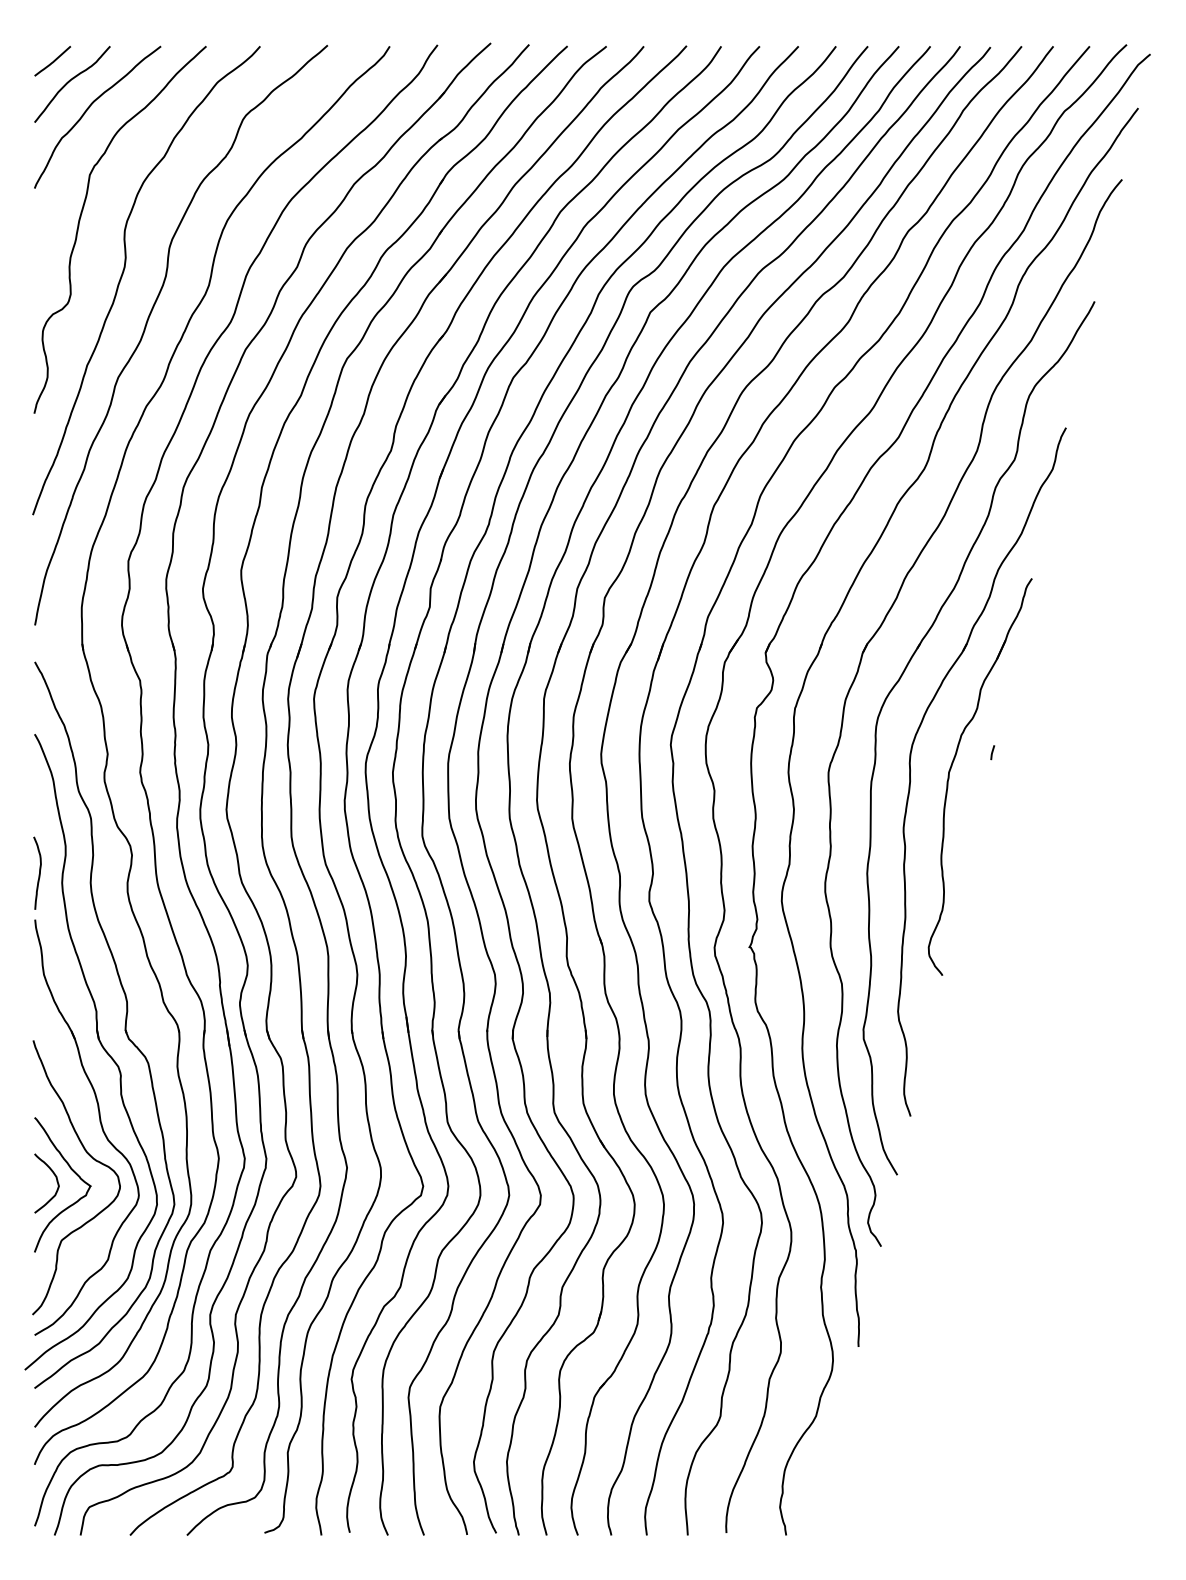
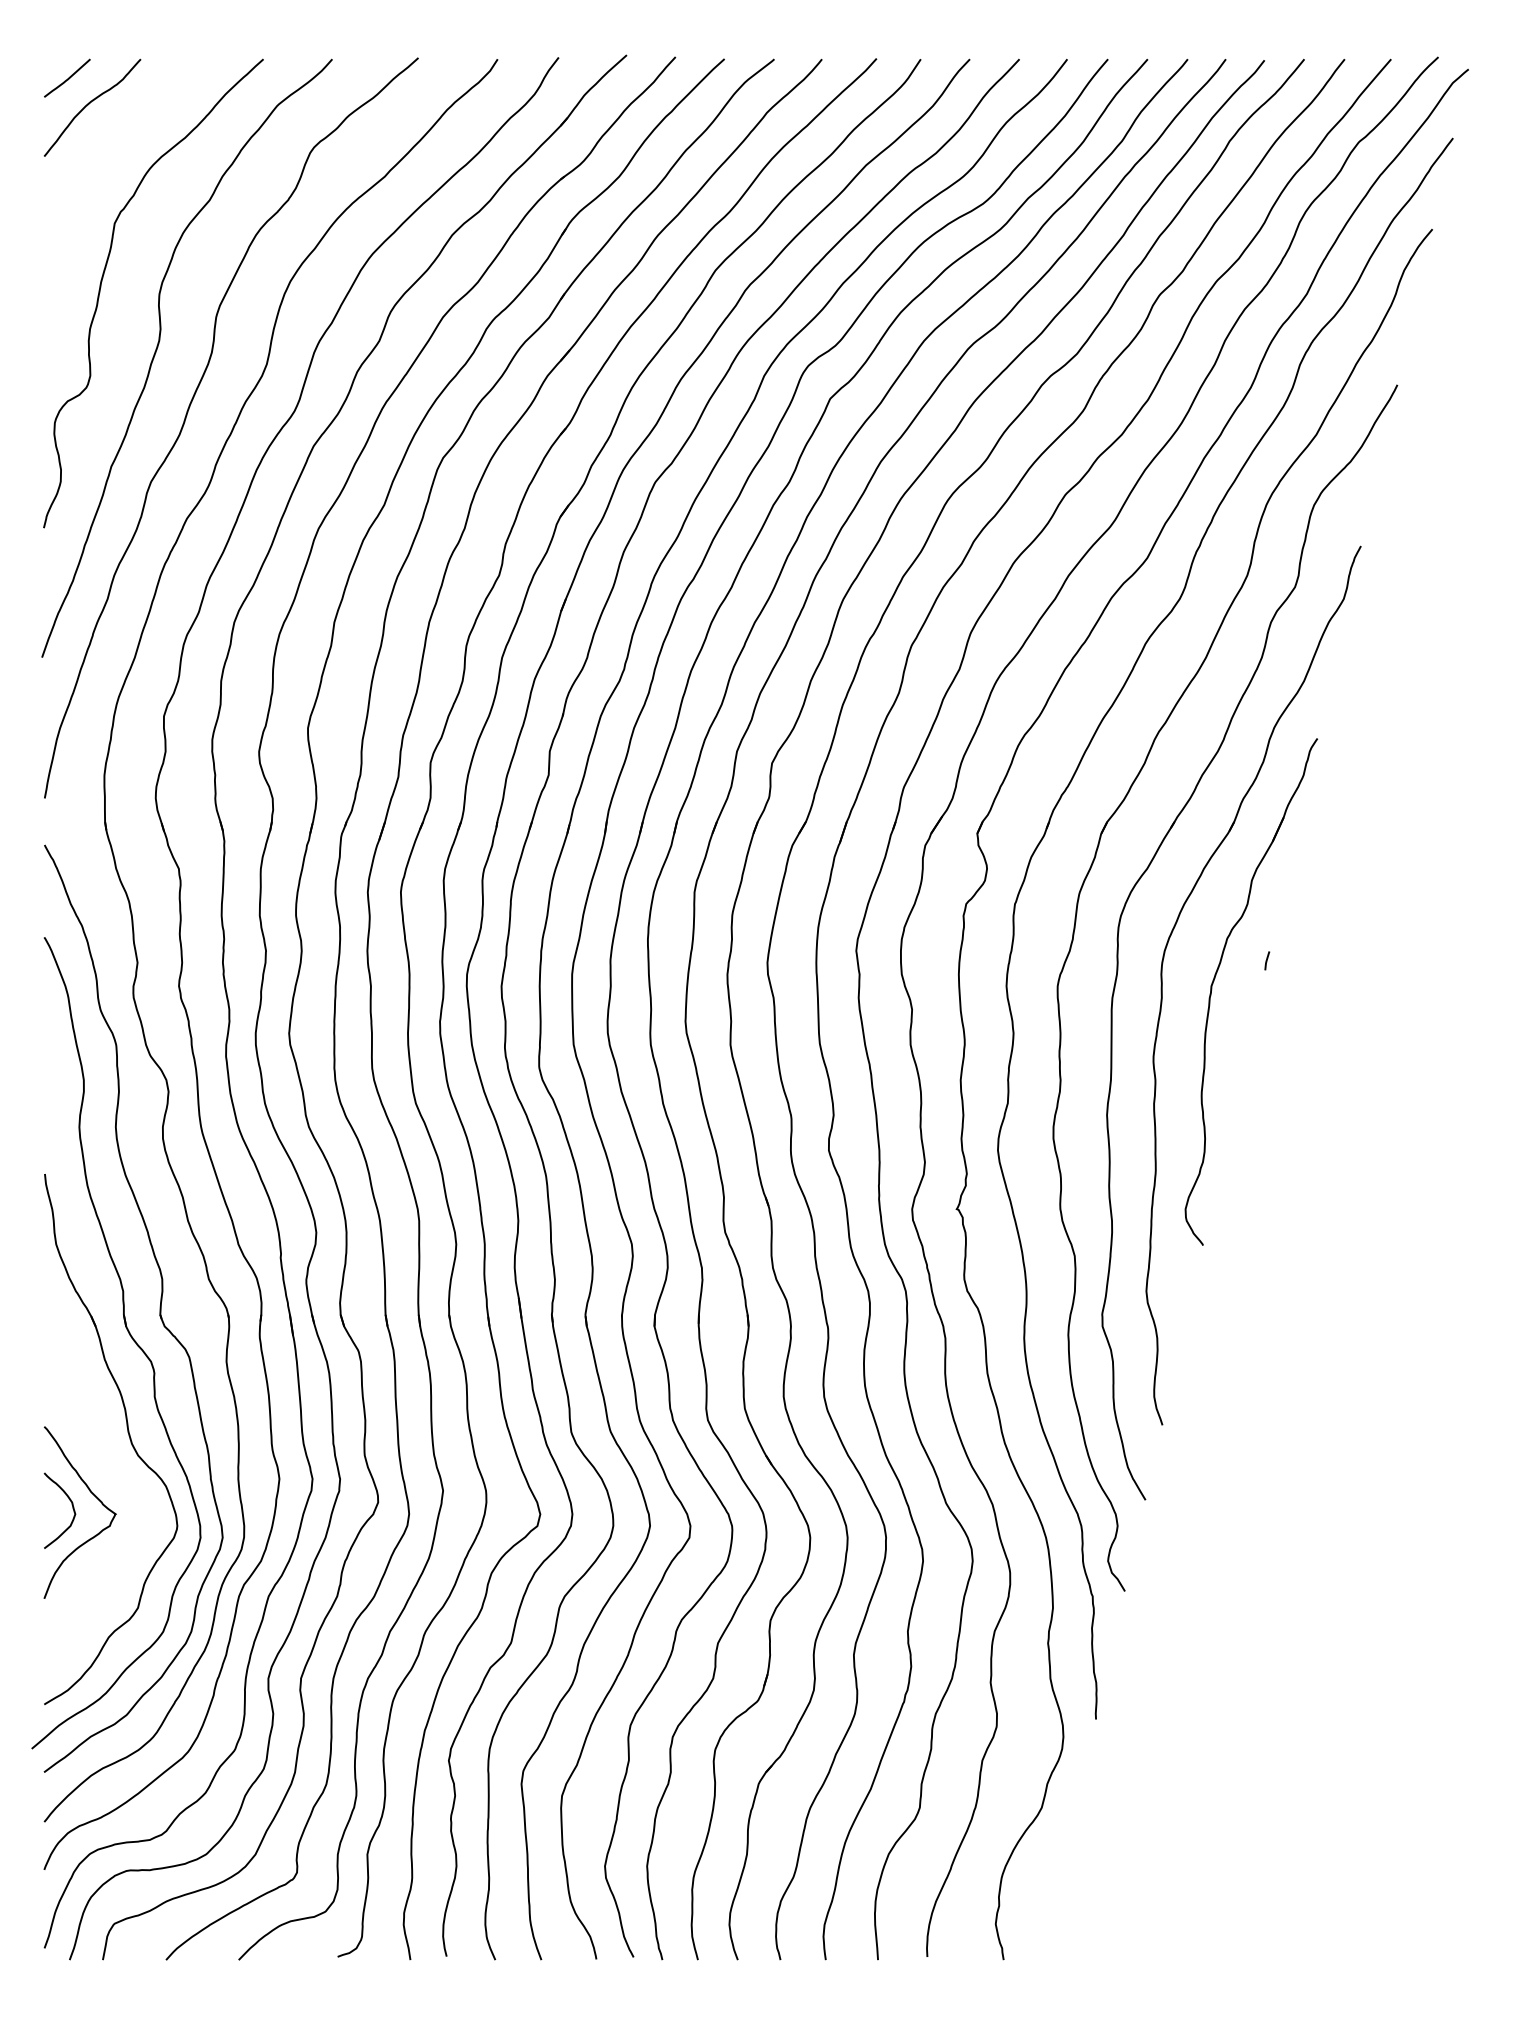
curve: (88, 110) -> (112, 140), removed
curve: (38, 874) -> (49, 1116), removed
curve: (93, 1159) -> (119, 1480), removed

